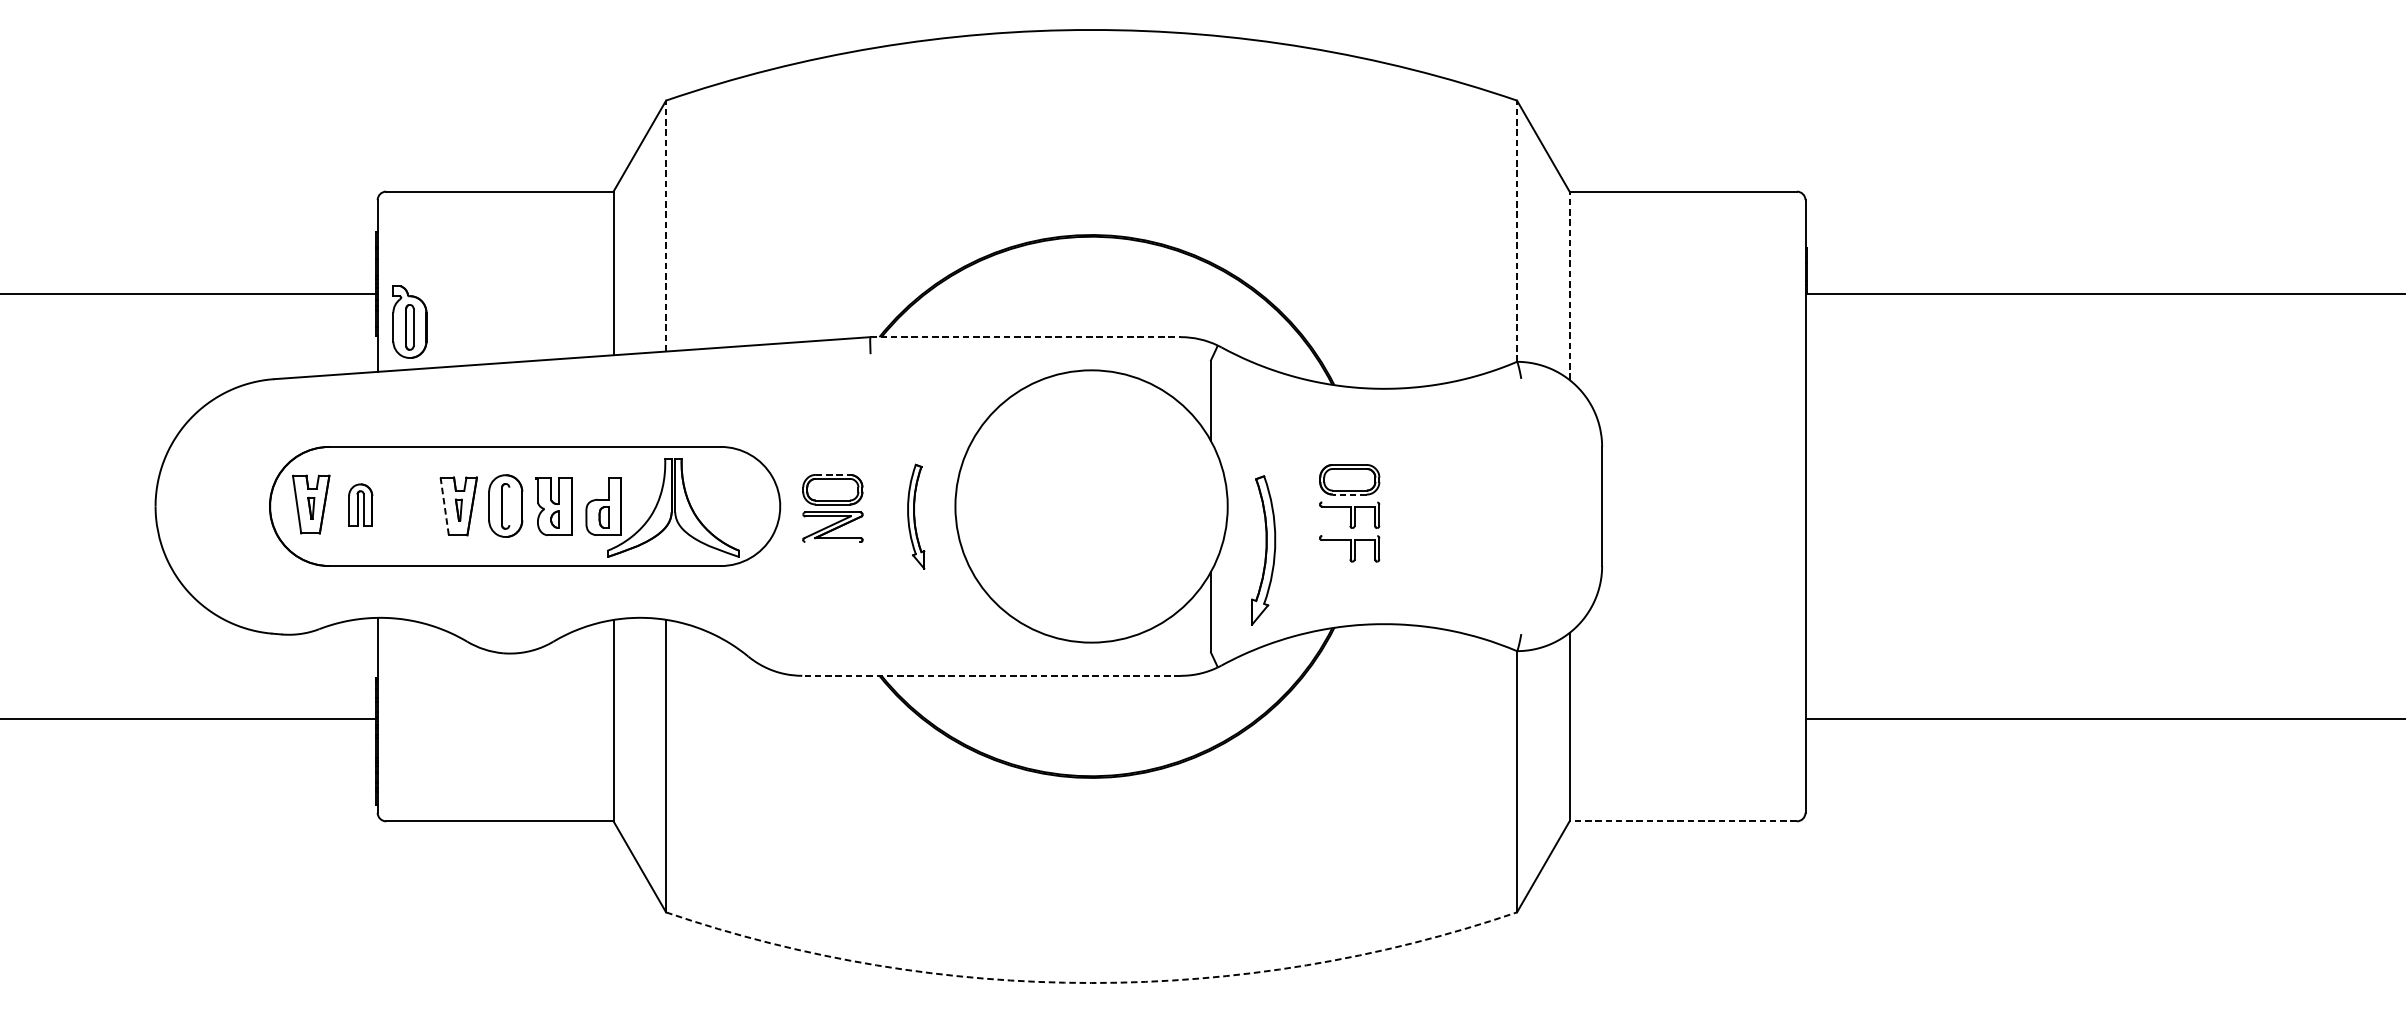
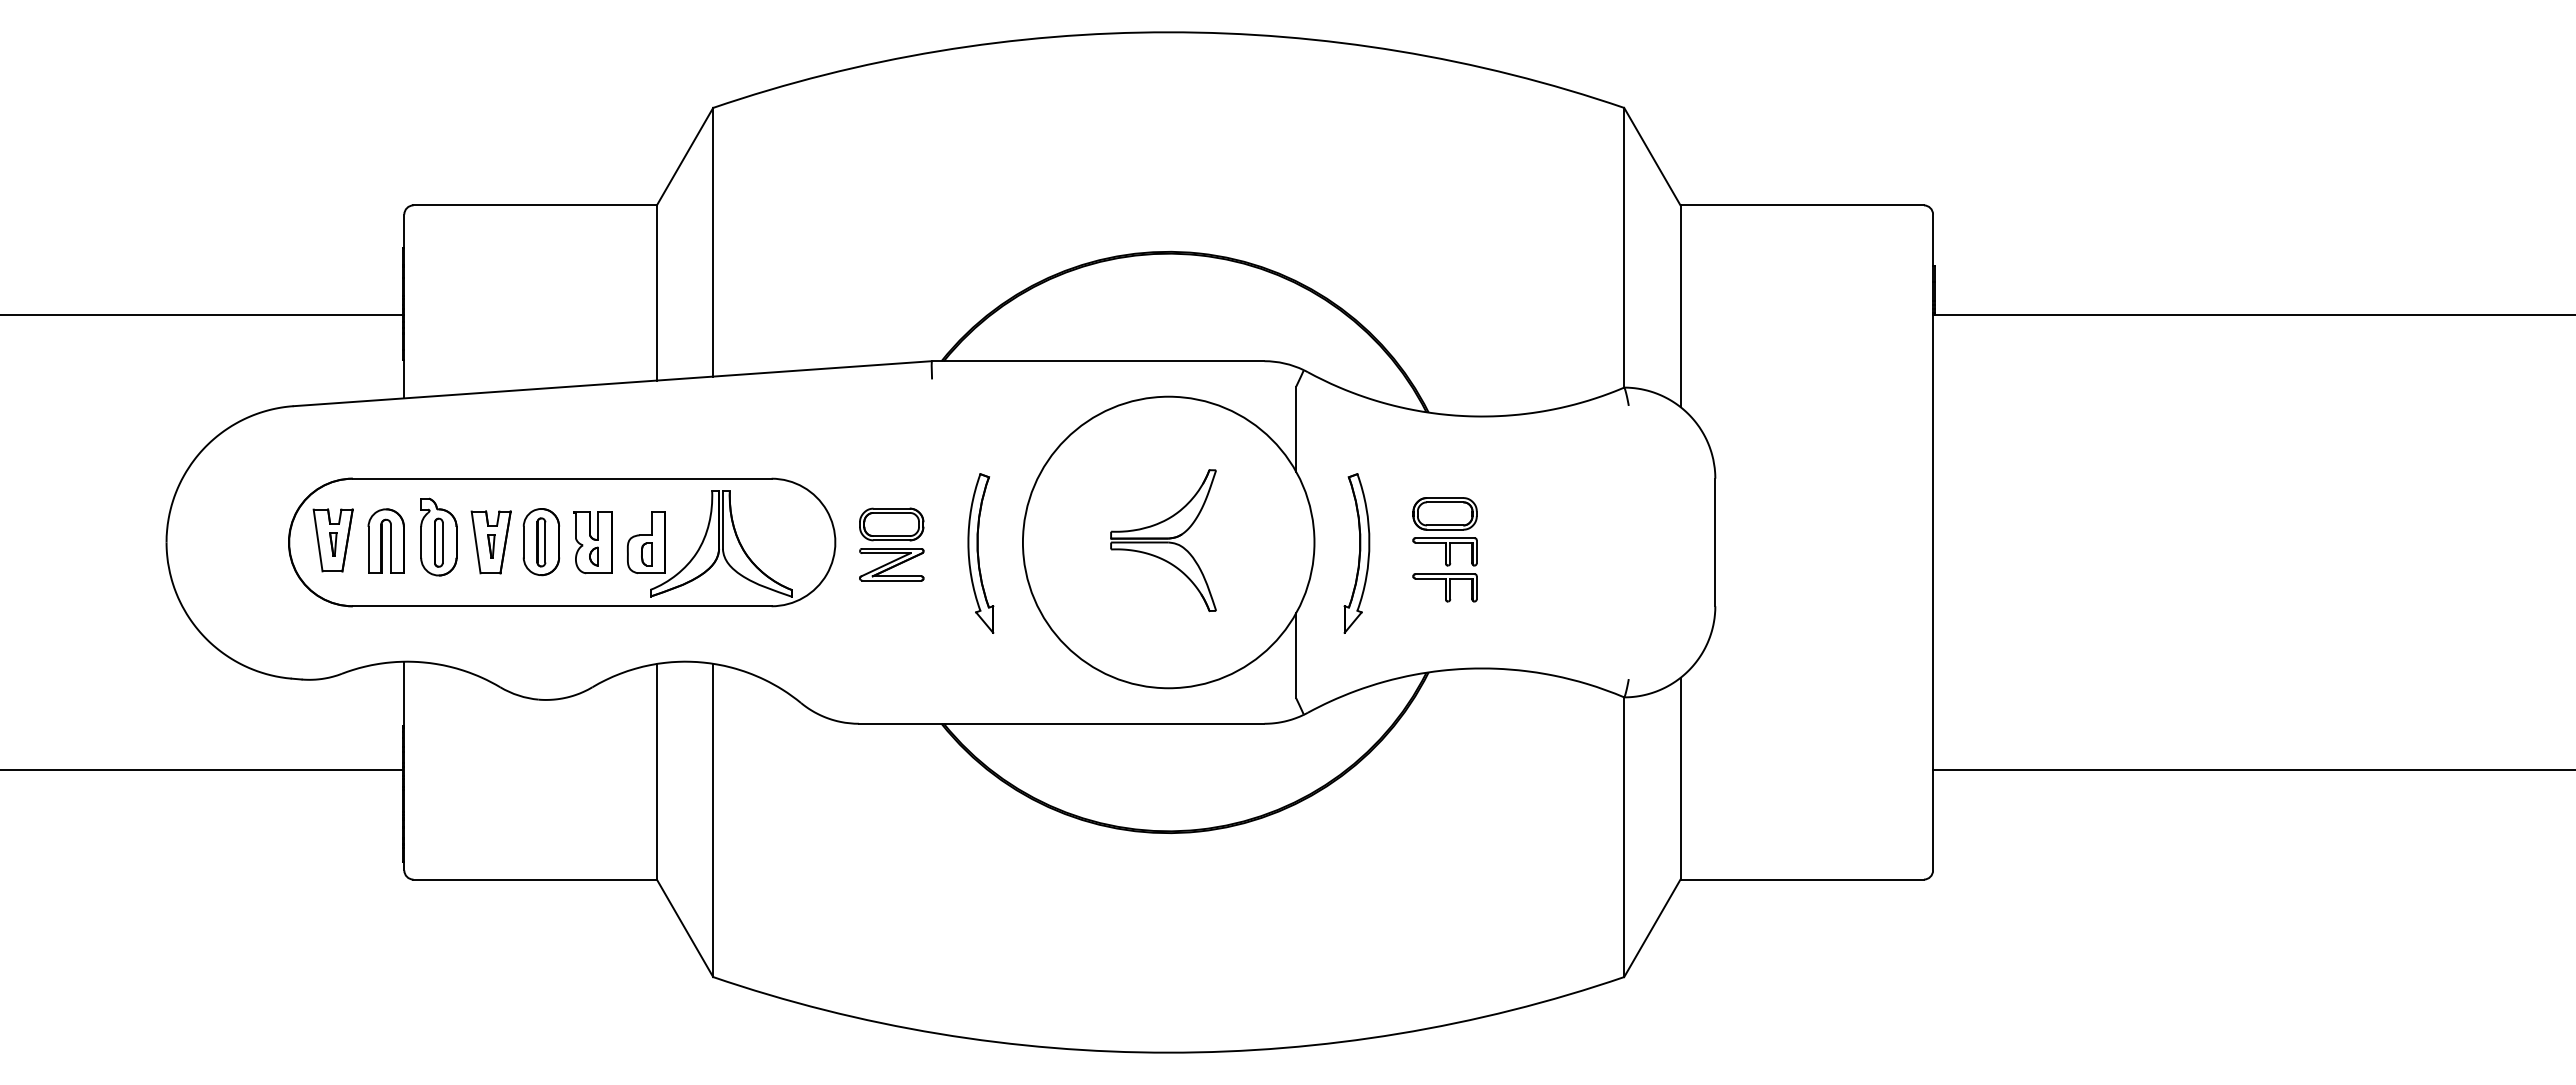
line: (666, 225) -> (713, 241), dashed -> solid
line: (1517, 230) -> (1624, 247), dashed -> solid
line: (1569, 286) -> (1680, 306), dashed -> solid
part: (409, 321) -> (438, 536), moved
line: (1026, 337) -> (1098, 361), dashed -> solid
line: (833, 474) -> (892, 508), dashed -> solid
line: (1349, 494) -> (1444, 529), dashed -> solid
line: (1349, 502) -> (1444, 538), added
part: (360, 504) -> (385, 540), size x1.43
part: (1086, 504) -> (1163, 540), added
line: (445, 506) -> (476, 542), dashed -> solid
line: (509, 506) -> (545, 542), added
part: (915, 516) -> (980, 553), size x1.43
line: (1349, 536) -> (1444, 574), added
line: (832, 541) -> (891, 580), added
part: (1263, 550) -> (1356, 553), moved
line: (991, 675) -> (1061, 723), dashed -> solid
line: (1683, 821) -> (1802, 879), dashed -> solid
arc: (1091, 982) -> (1168, 1052), dashed -> solid

